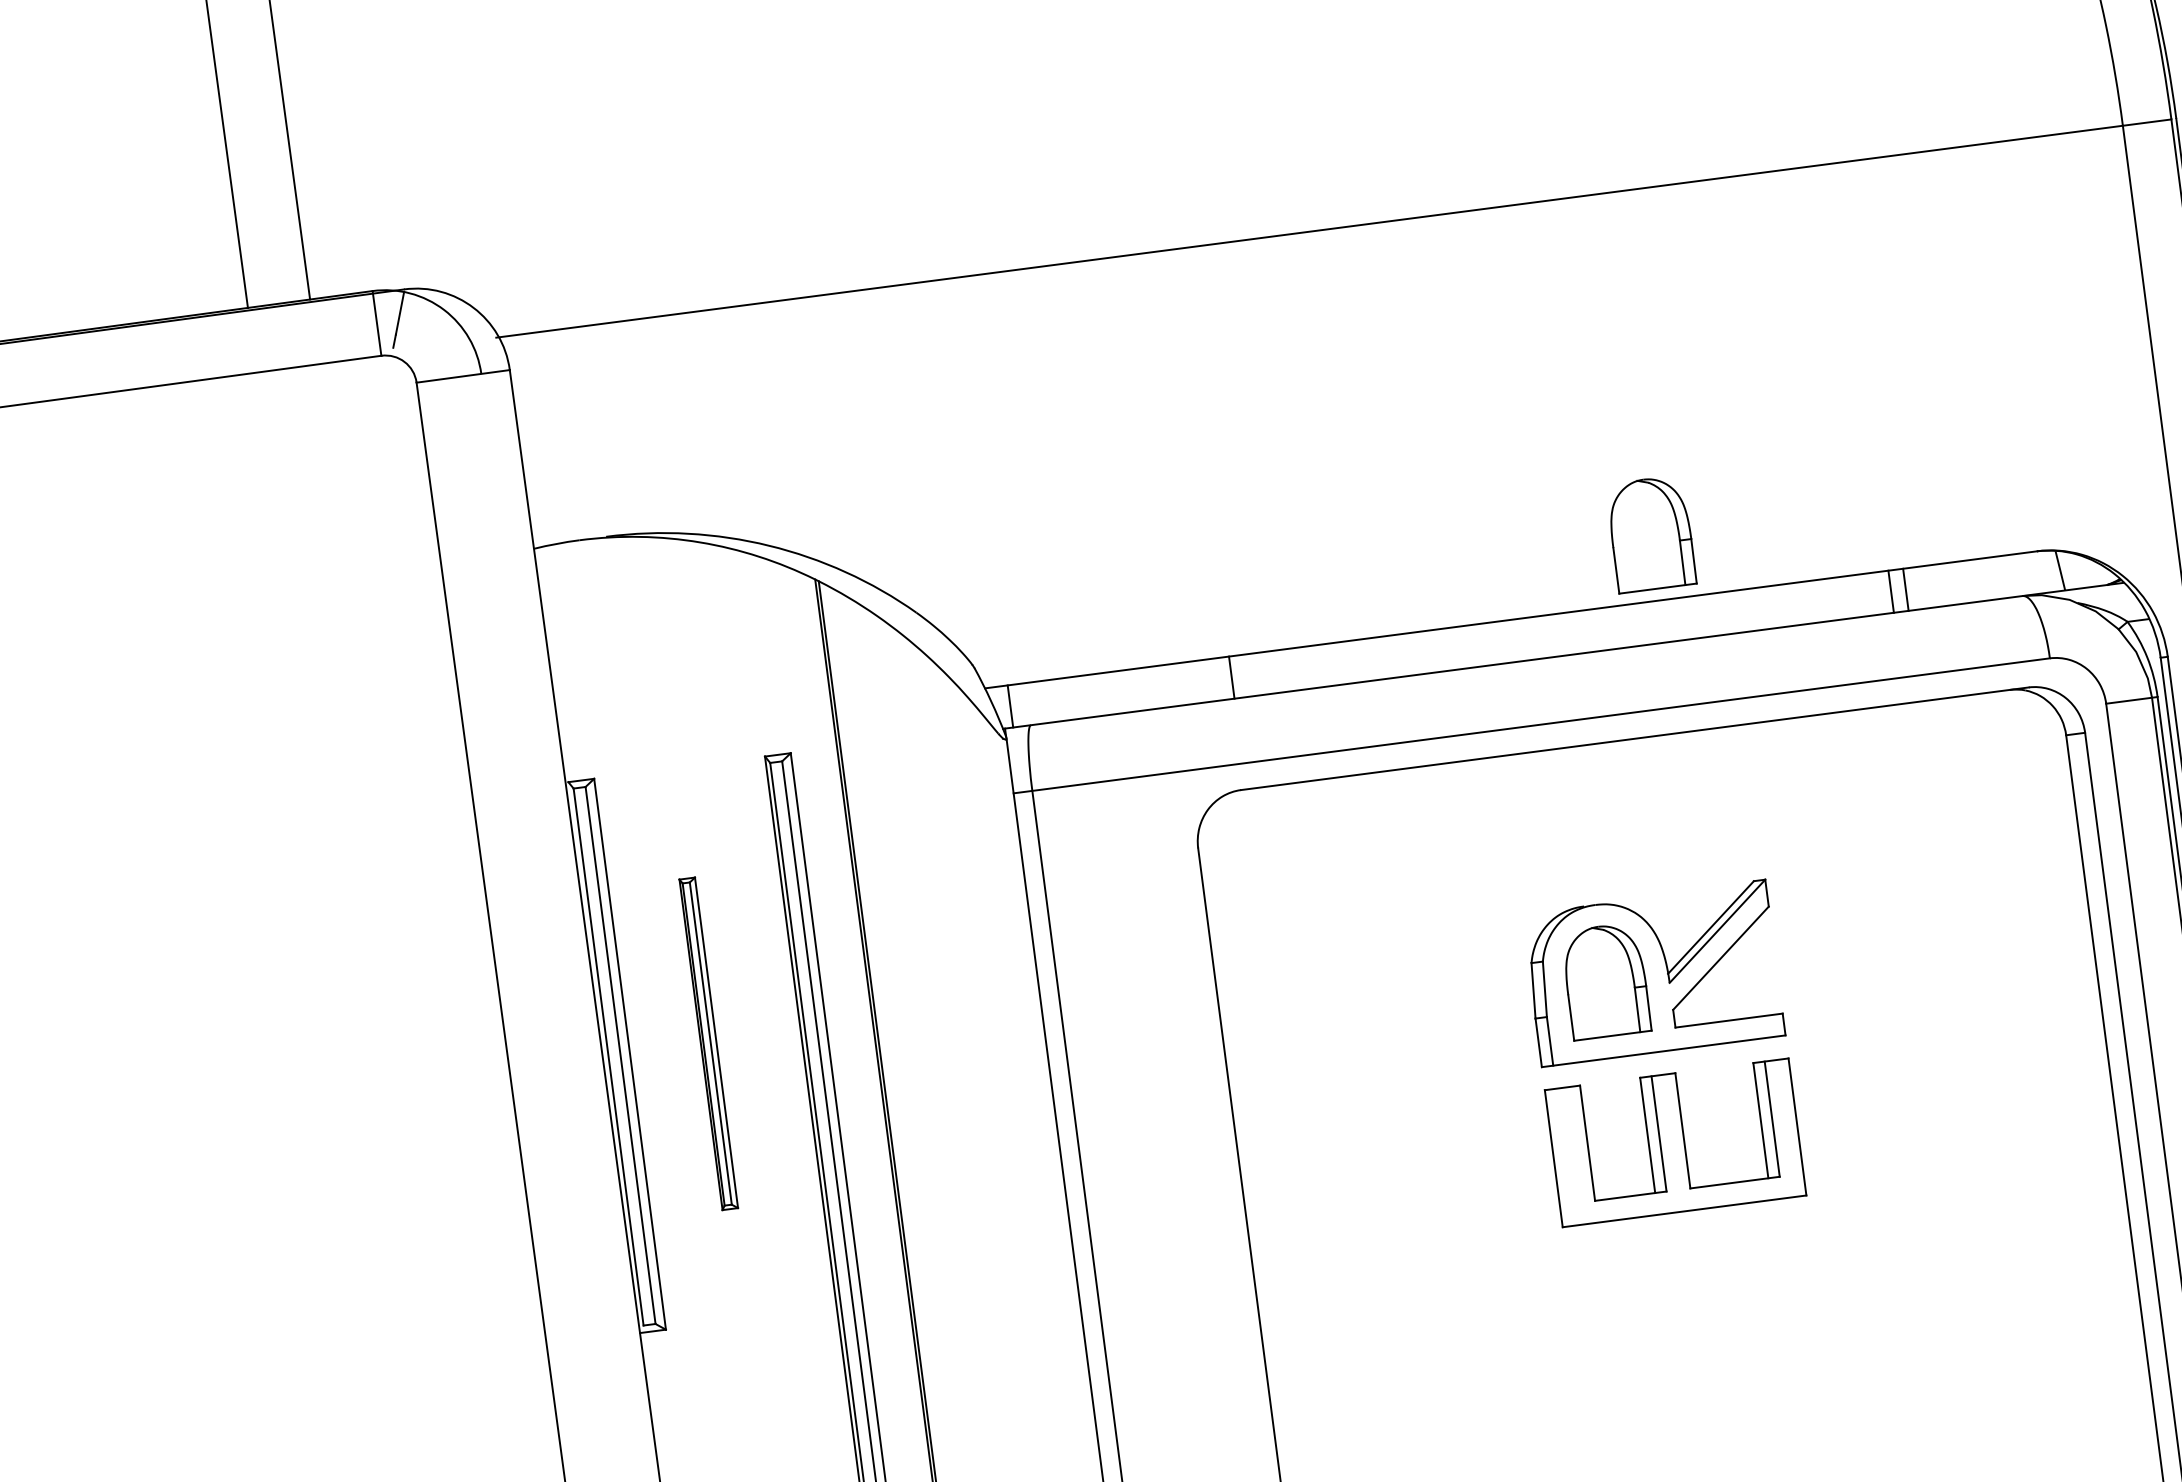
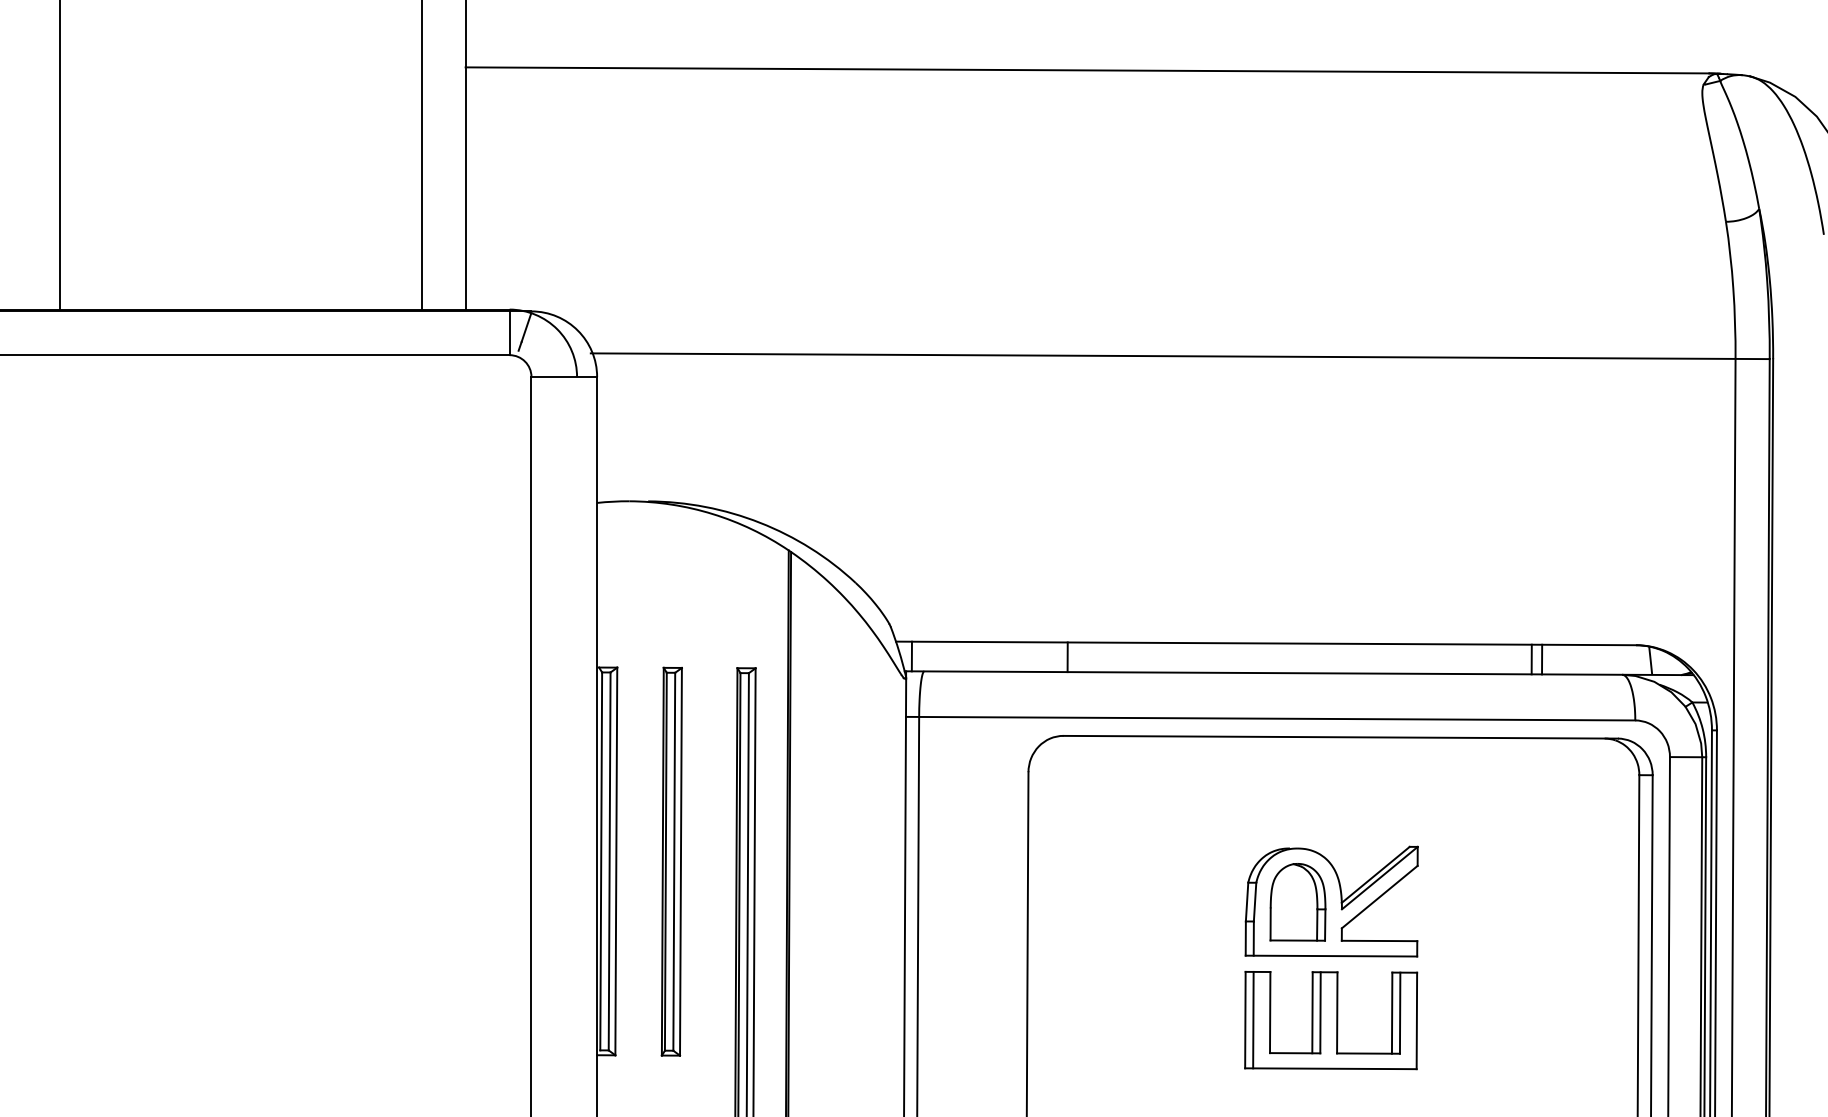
part: (1650, 534) -> (1370, 597), removed
part: (708, 1043) -> (671, 861), size x1.67
line: (1565, 1156) -> (1253, 1019), added

